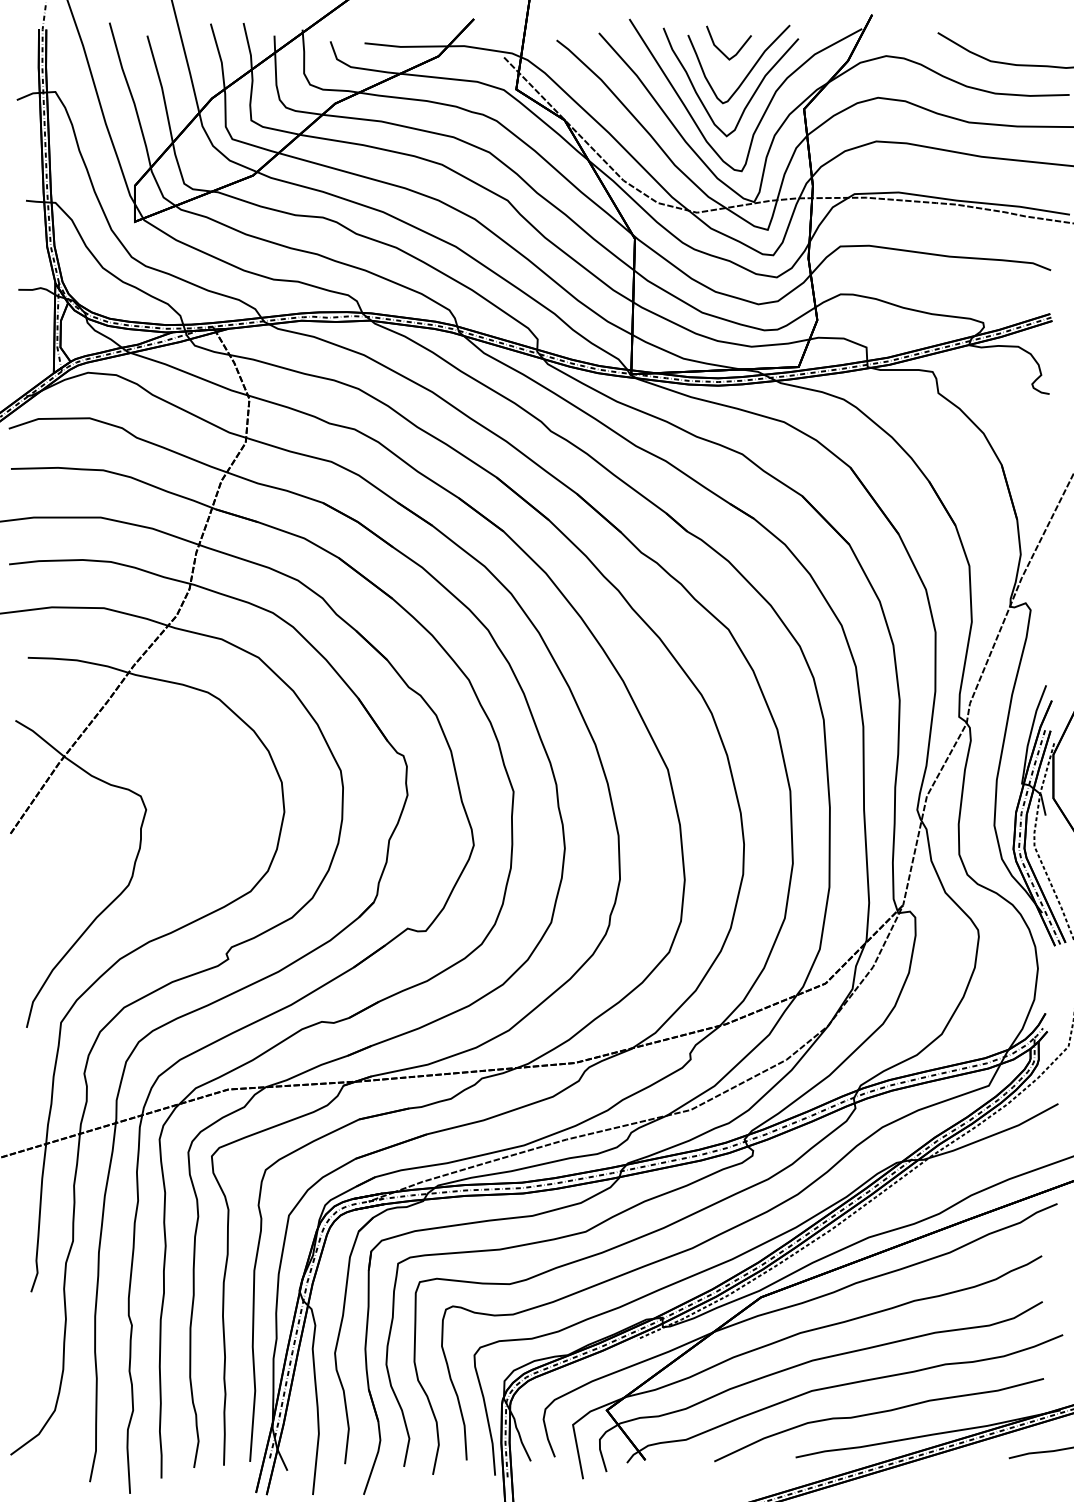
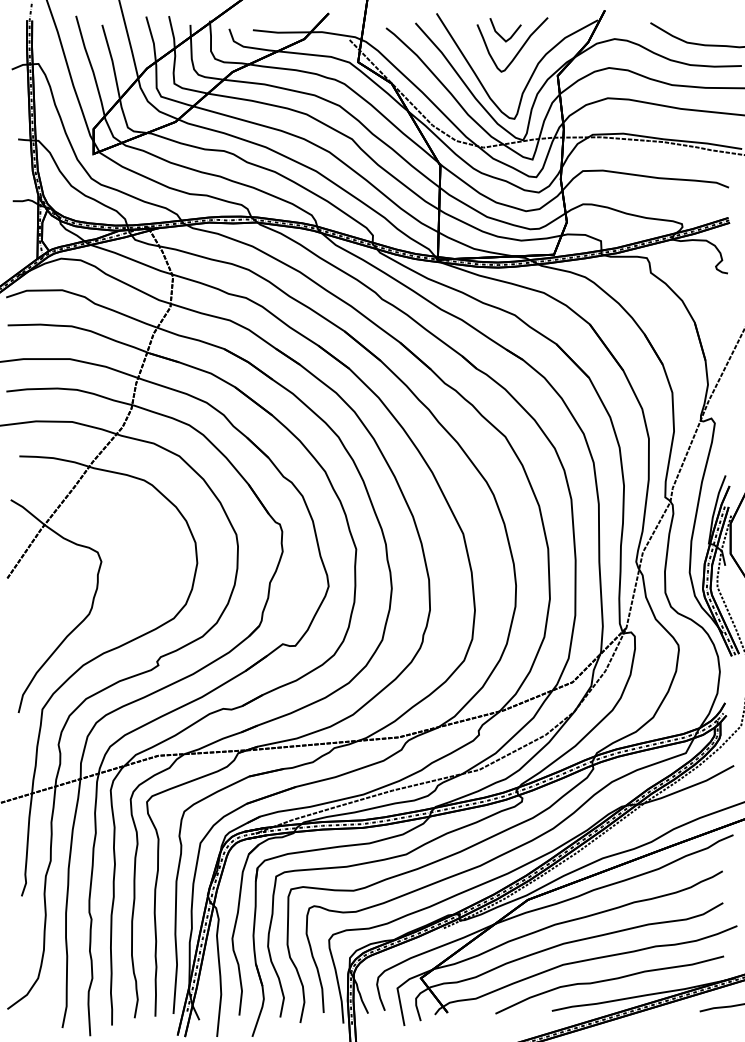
curve: (751, 94) -> (521, 65), removed

